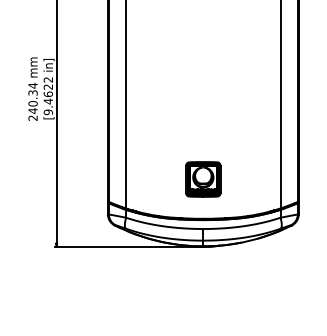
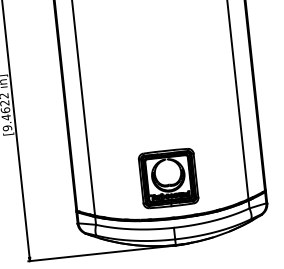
part: (203, 179) -> (168, 178), size x1.6

